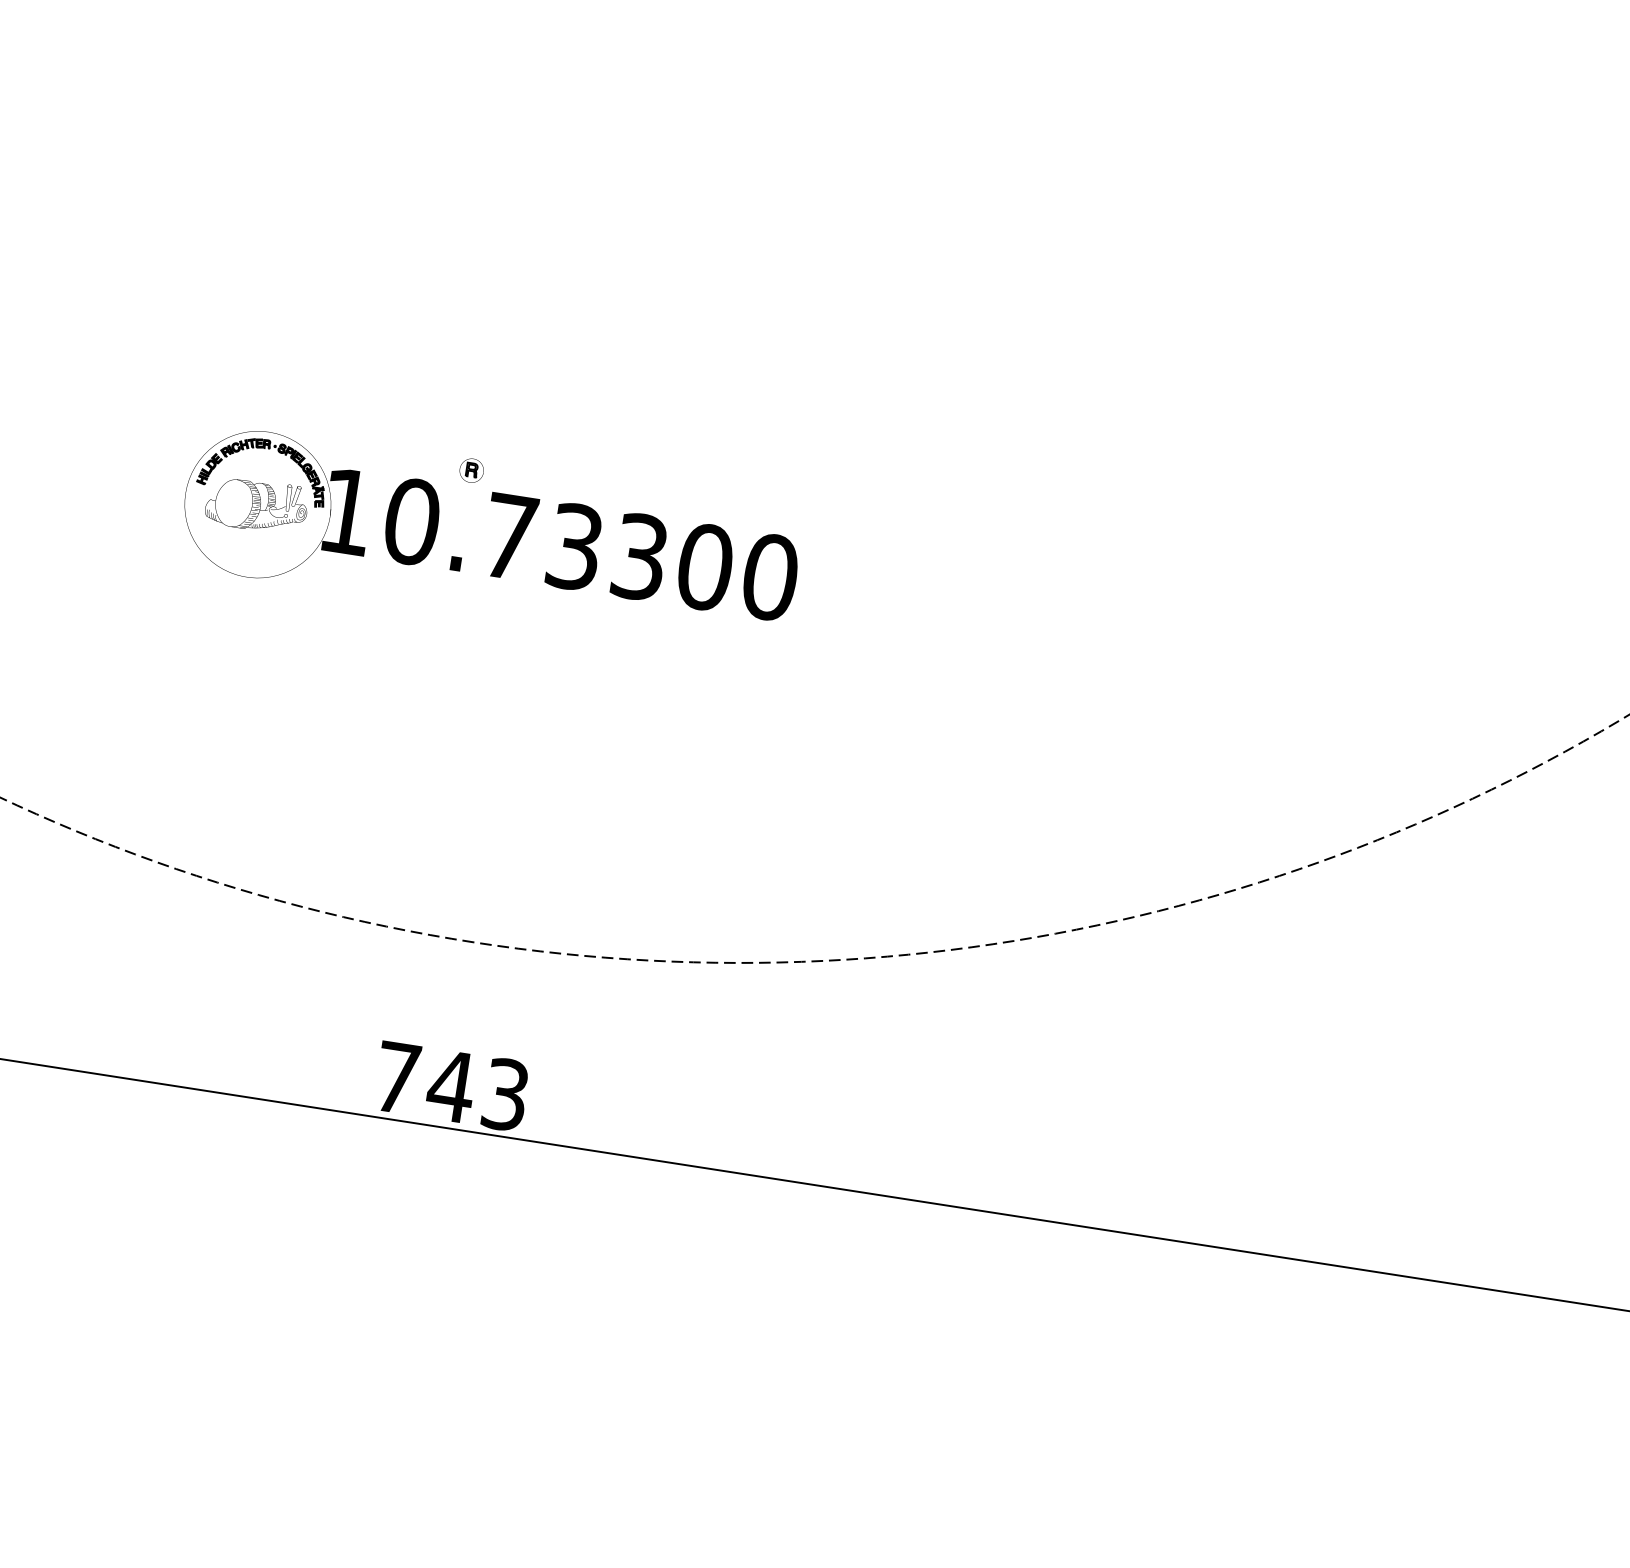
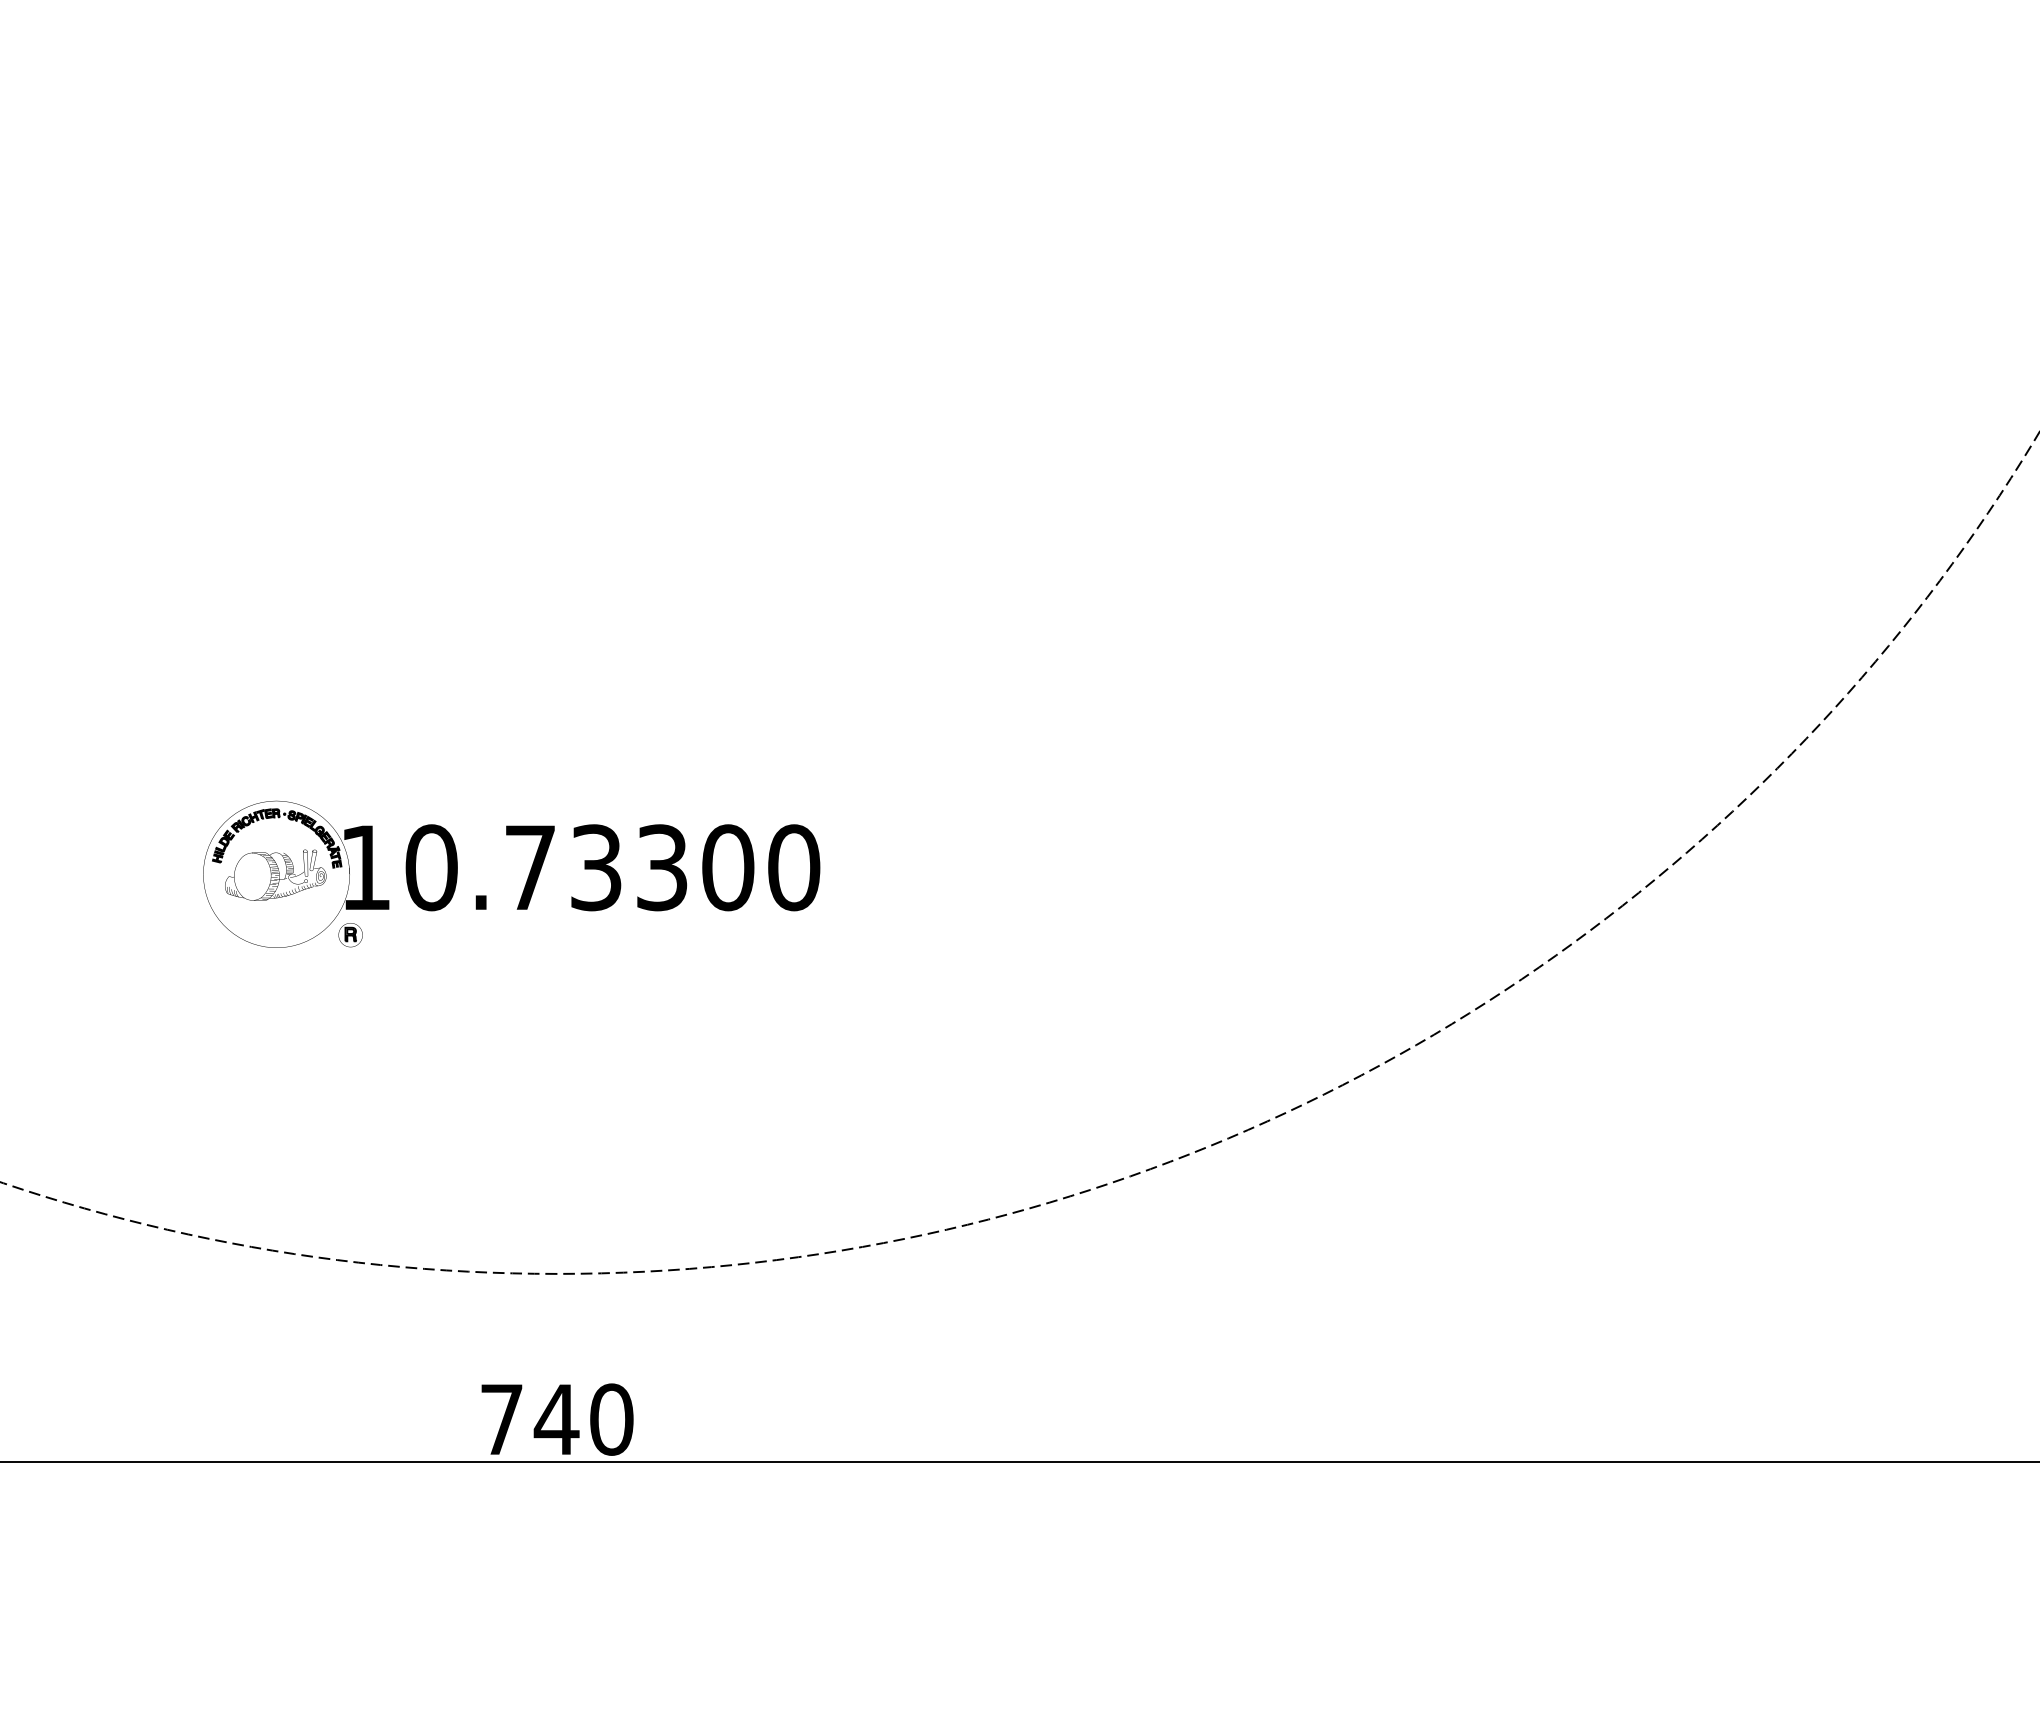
part: (471, 471) -> (350, 935), moved
text: (505, 1094) -> (611, 1419), 743 -> 740

